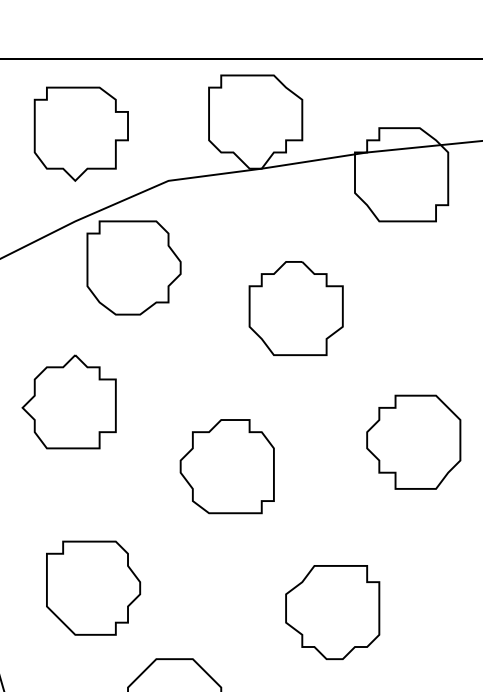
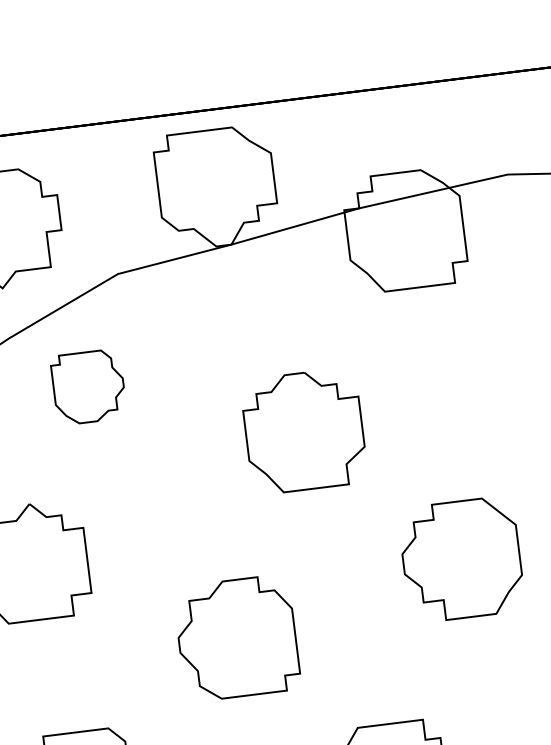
part: (133, 267) -> (87, 386), size x0.6
part: (295, 308) -> (303, 431), moved
part: (226, 466) -> (236, 638), moved

